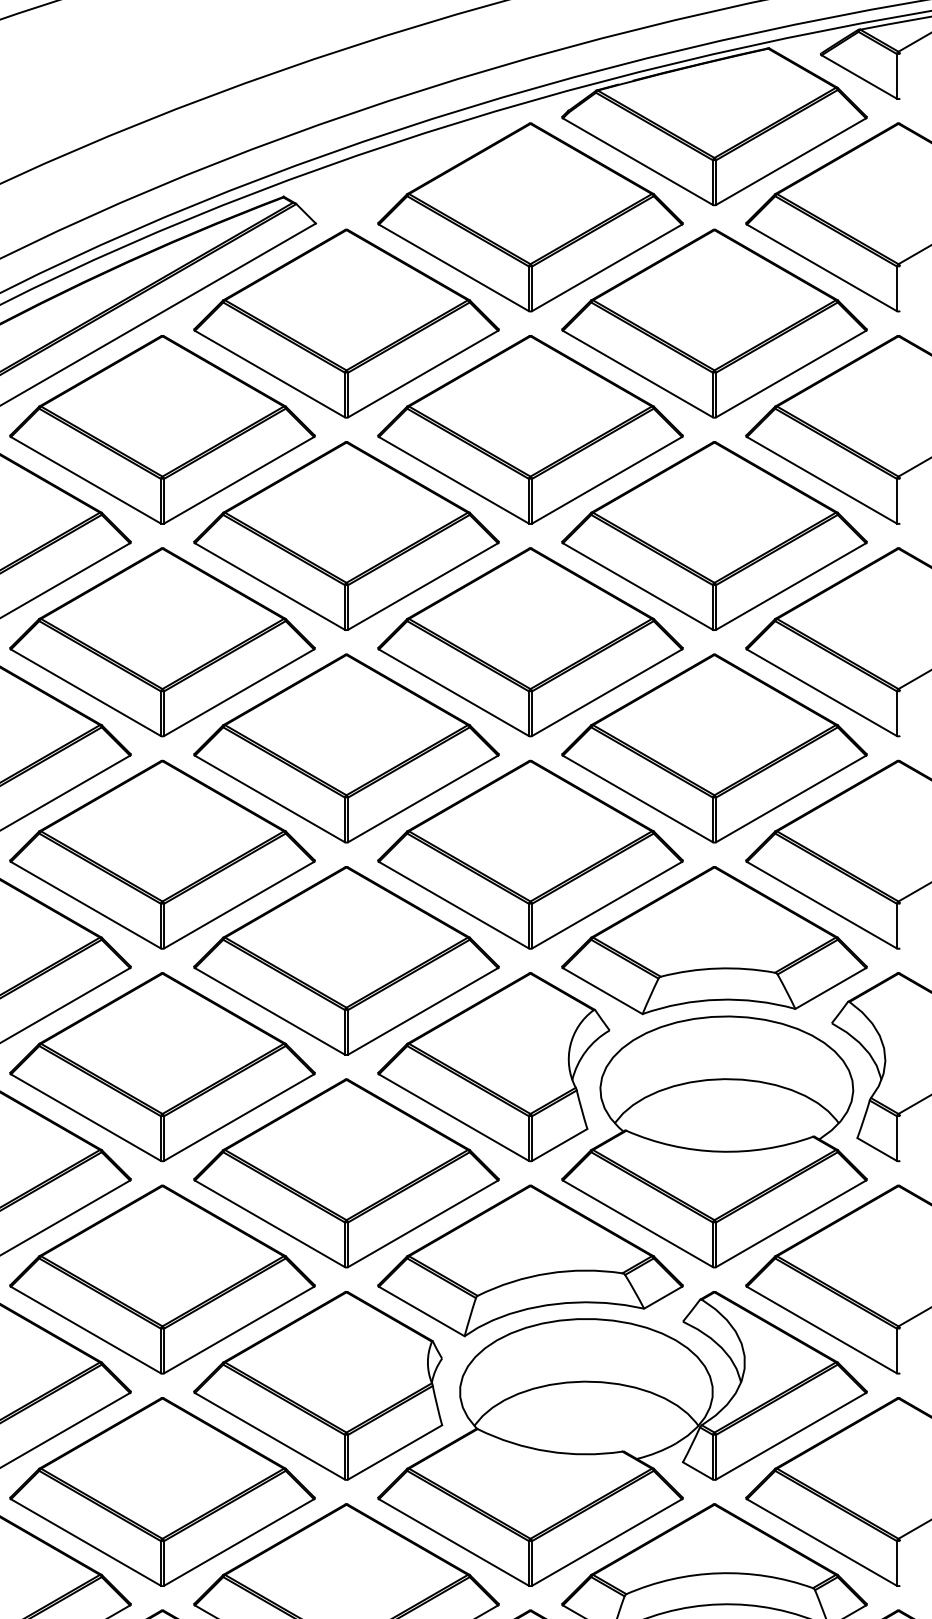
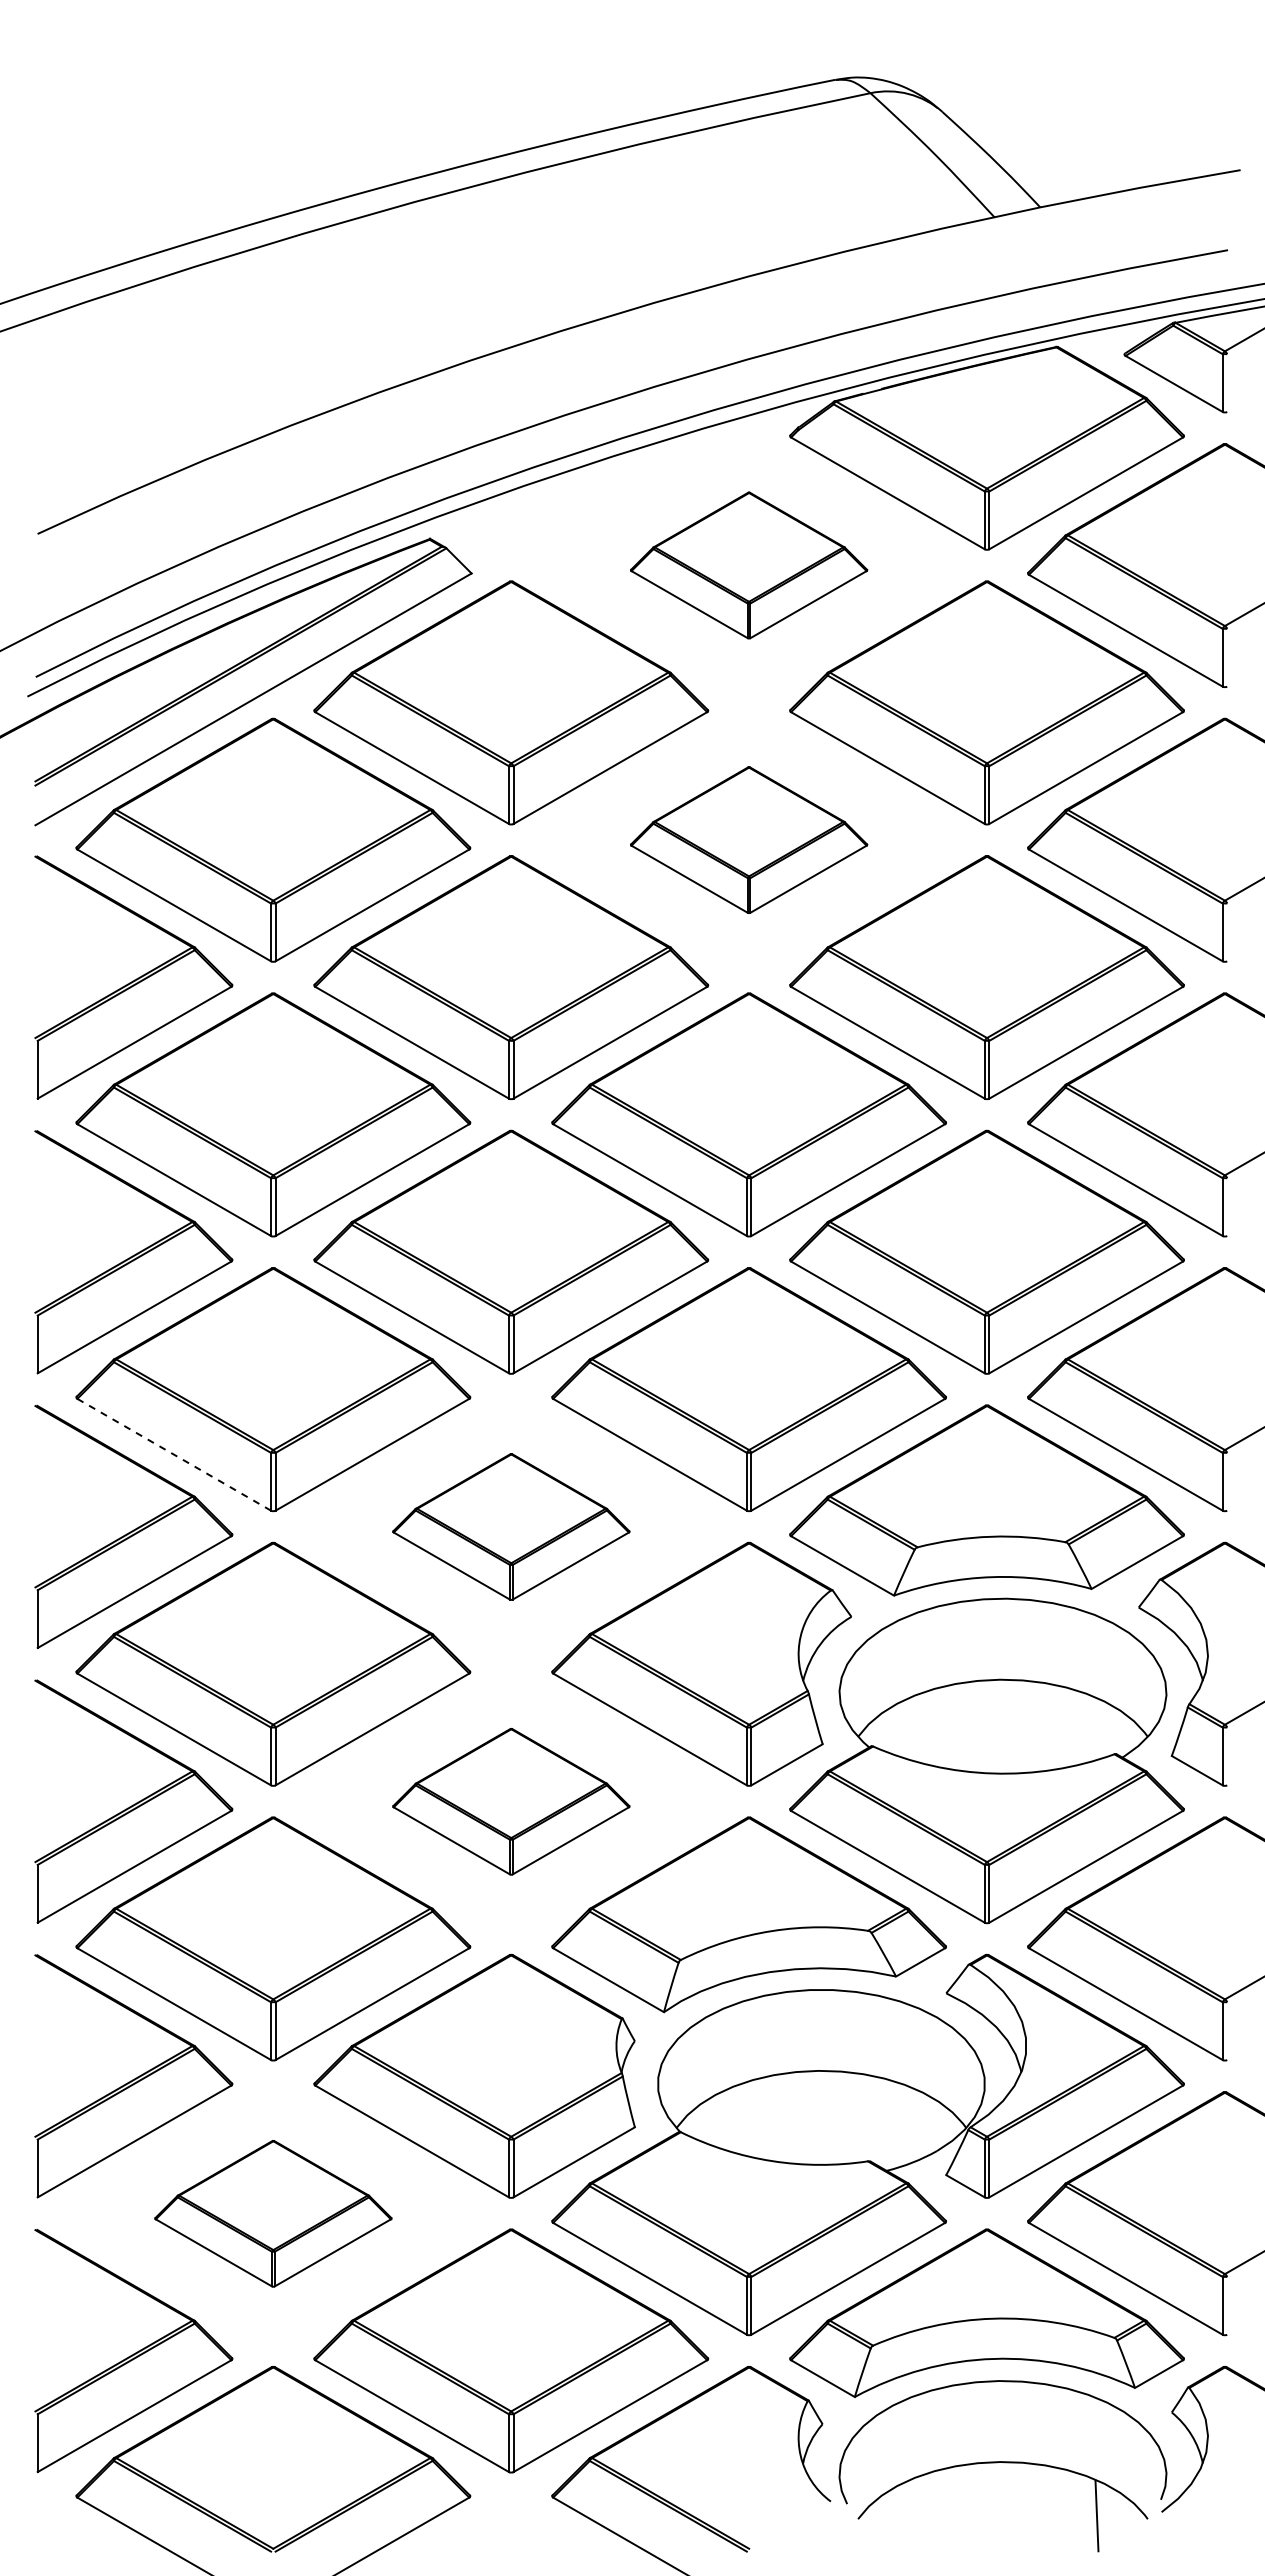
part: (530, 217) -> (748, 565), size x0.6
part: (530, 429) -> (748, 839), size x0.6
line: (86, 904) -> (174, 1454), solid -> dashed
part: (346, 960) -> (511, 1526), size x0.6
part: (346, 1173) -> (511, 1801), size x0.6
part: (162, 1491) -> (273, 2213), size x0.6

